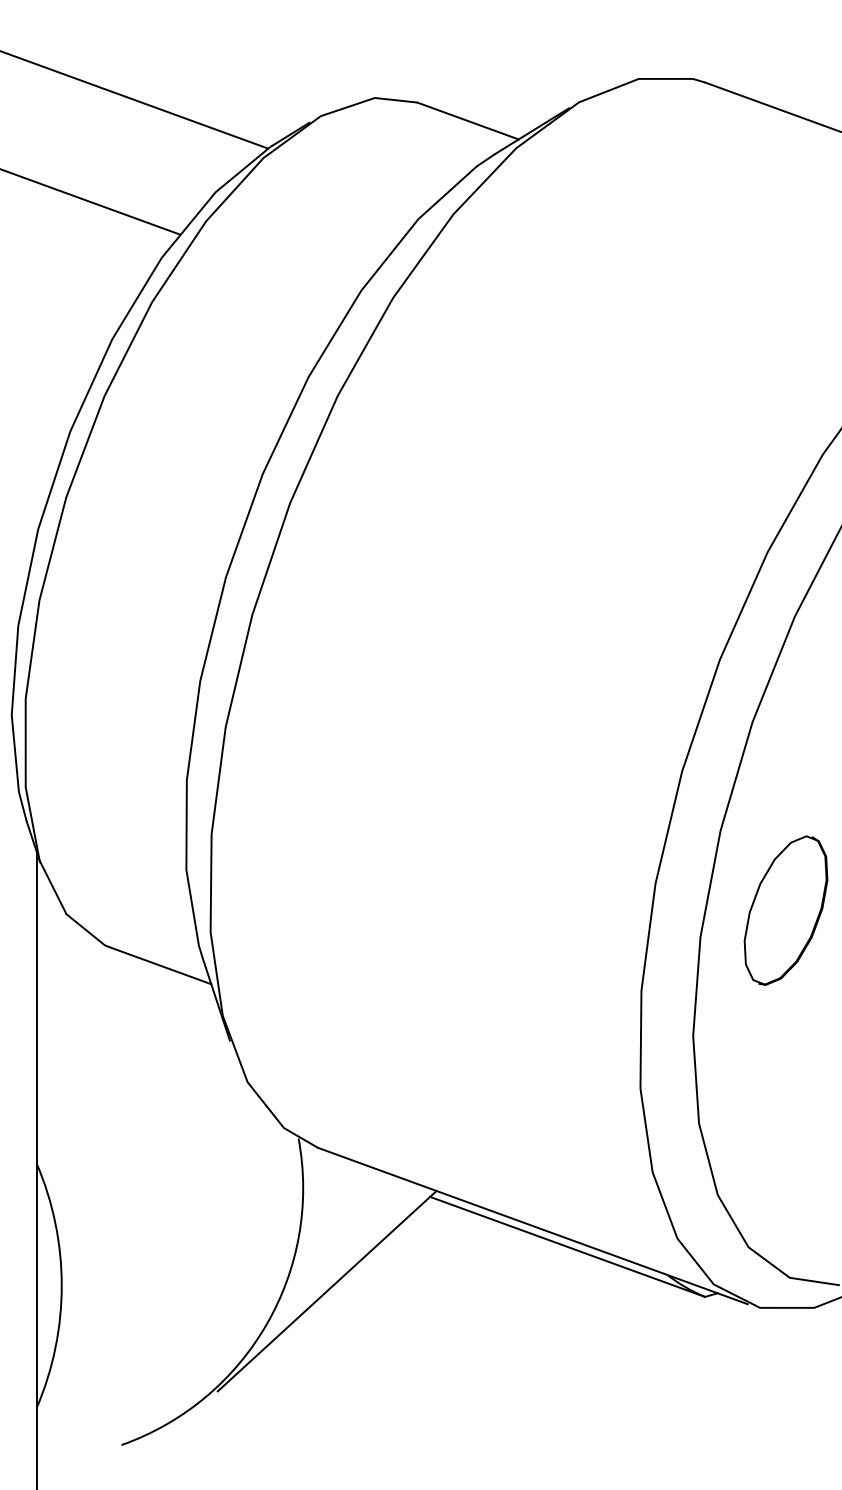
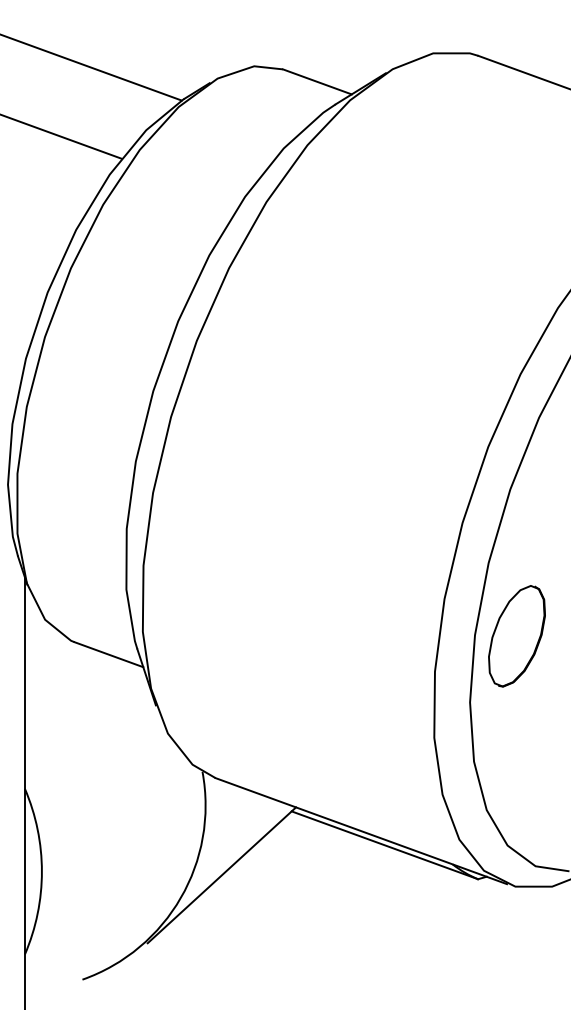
part: (785, 910) -> (516, 636), moved

